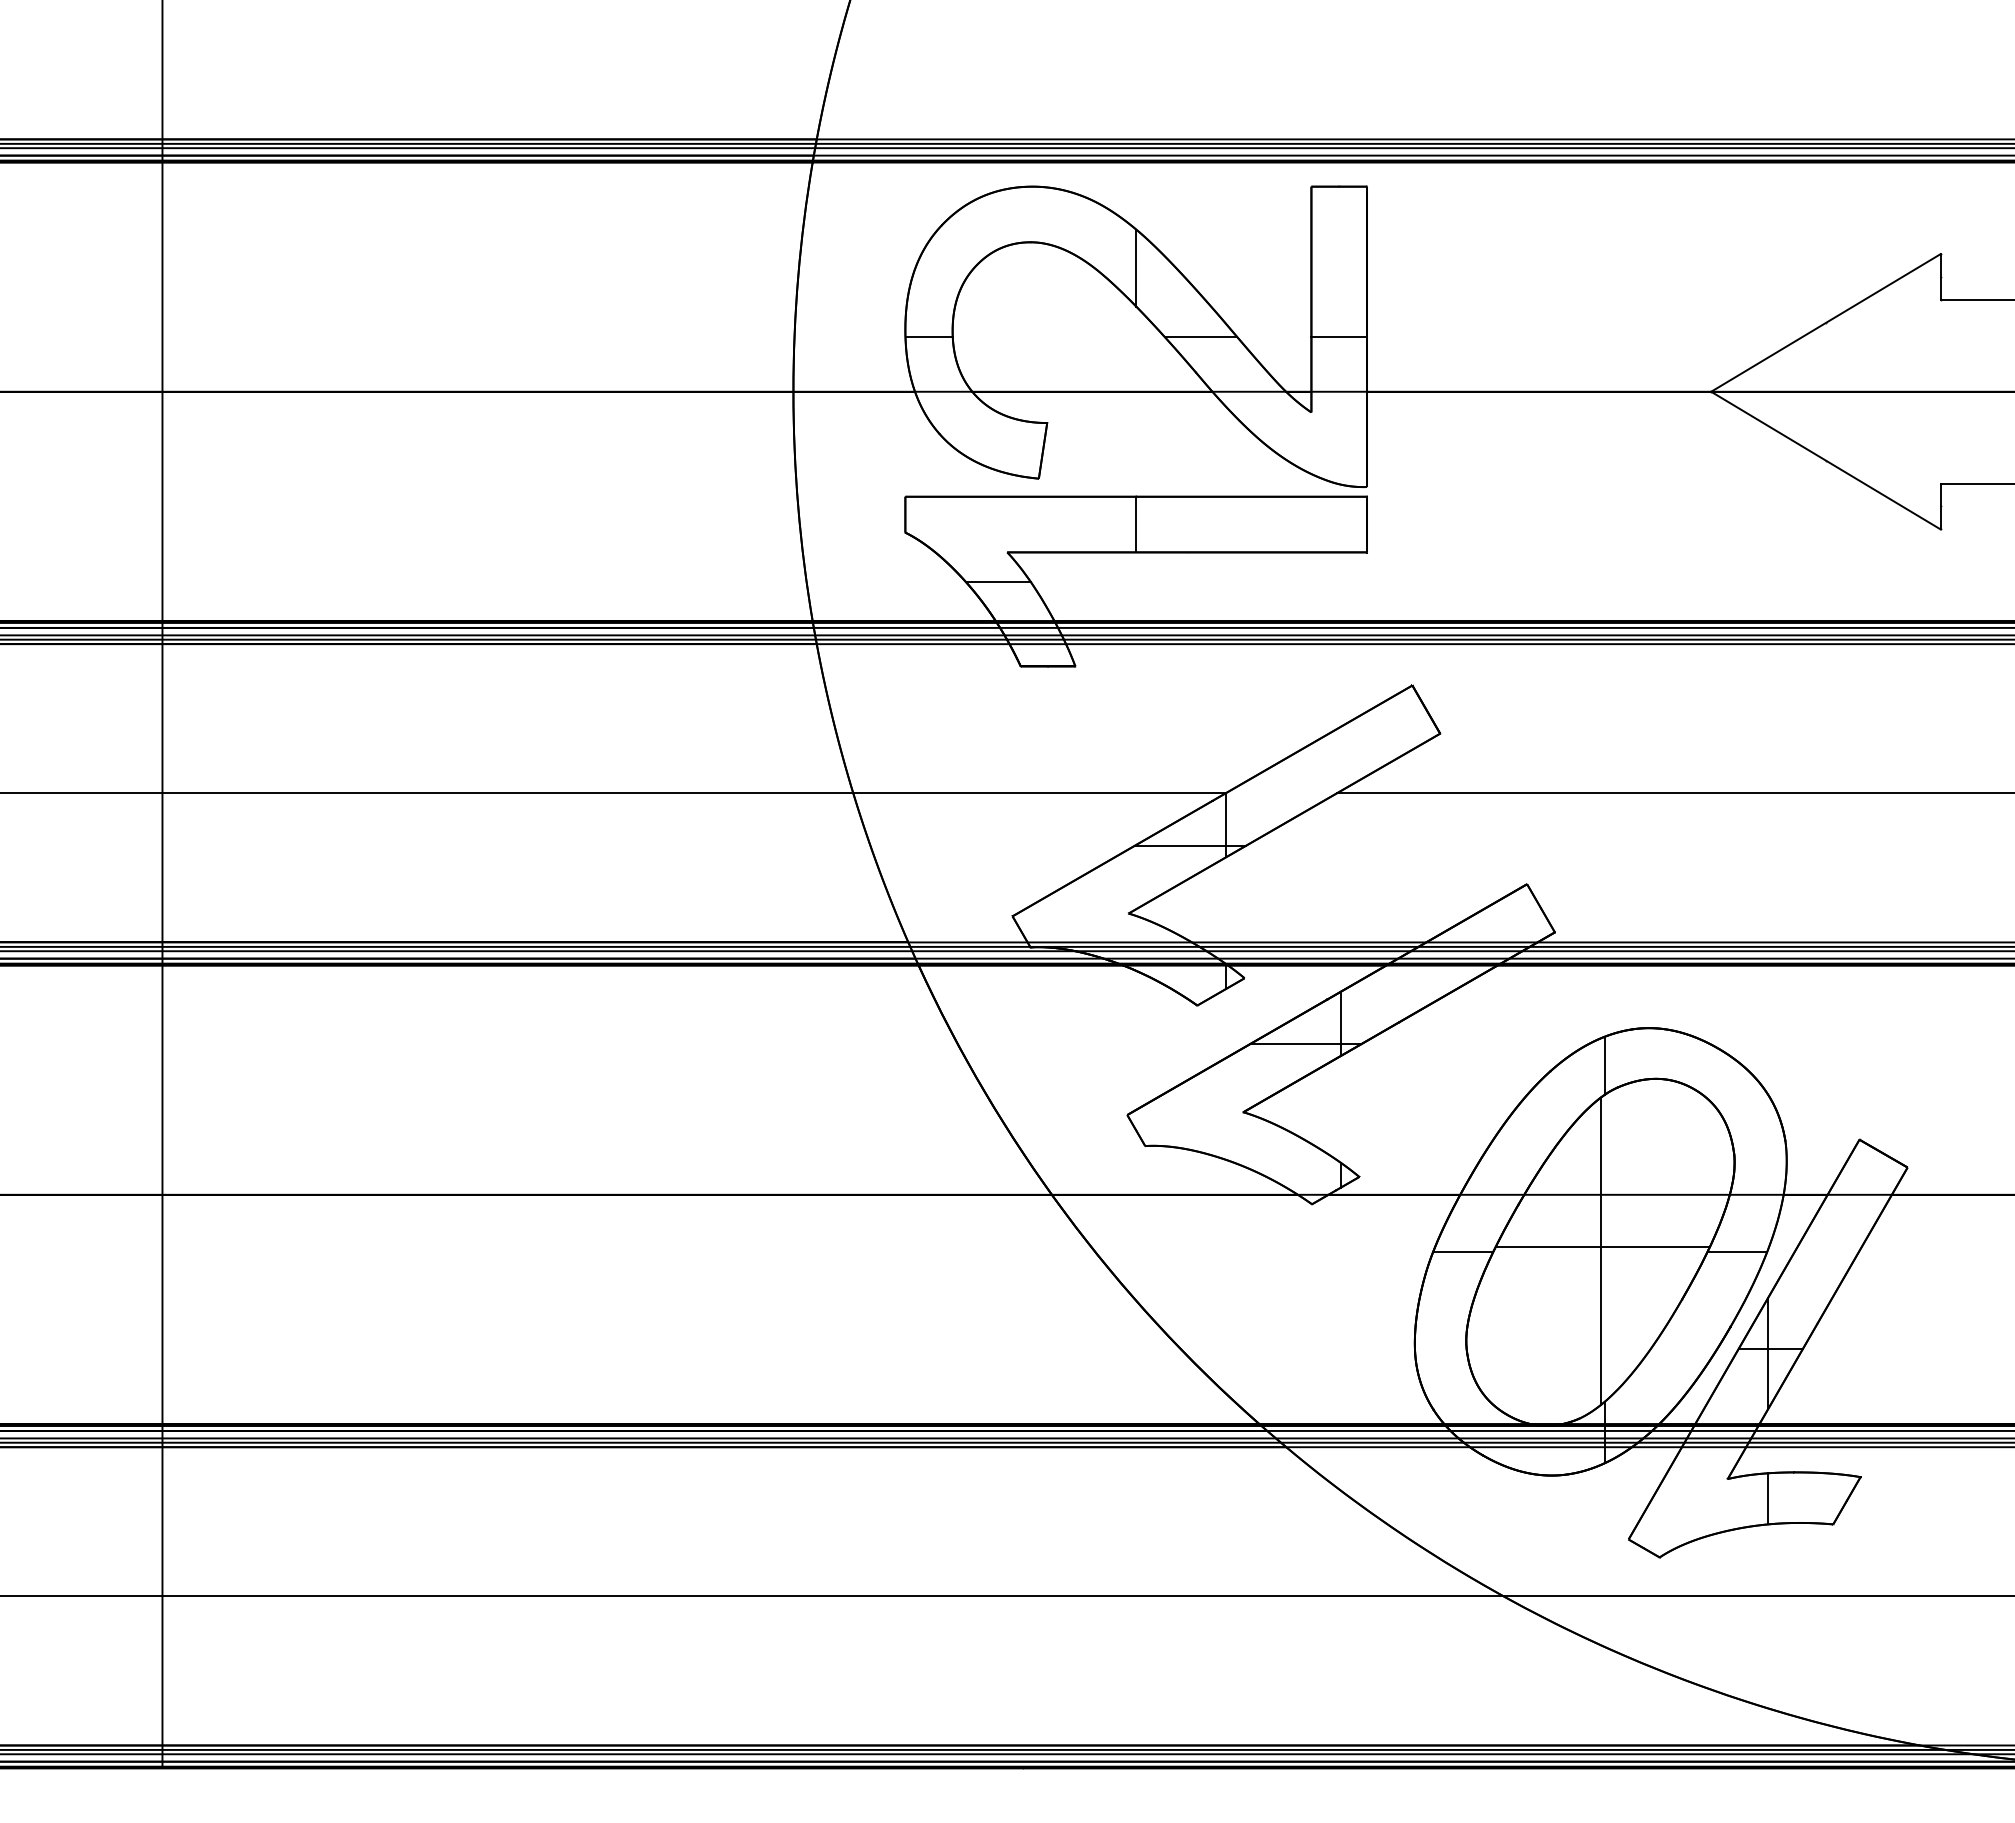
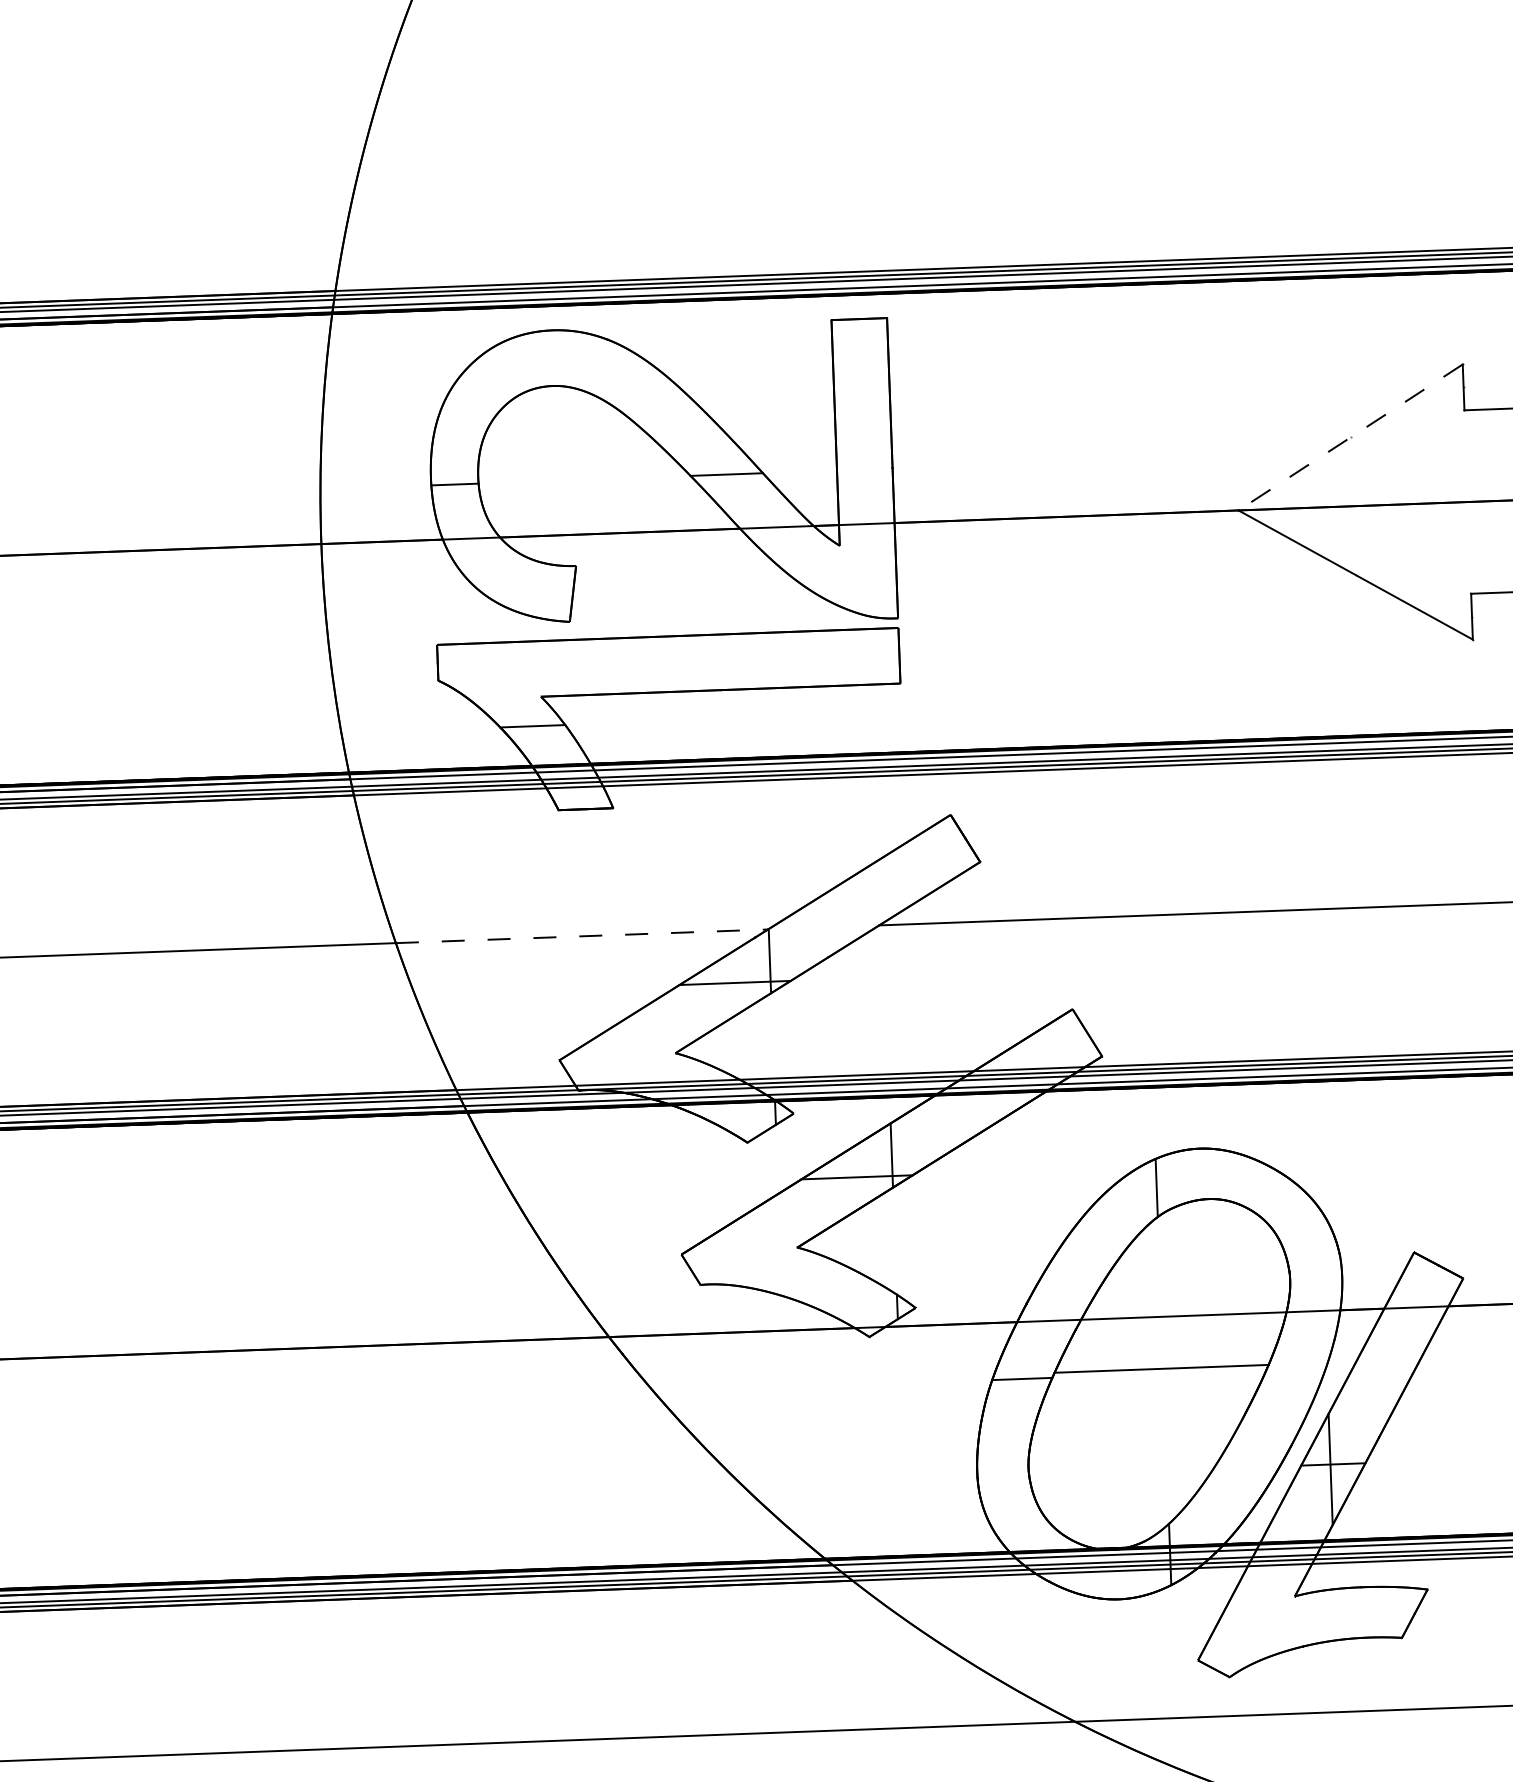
line: (1136, 267) -> (659, 407), removed
line: (1825, 322) -> (1350, 437), solid -> dashed
line: (1339, 337) -> (865, 469), removed
line: (1136, 524) -> (669, 664), removed
line: (1040, 793) -> (582, 936), solid -> dashed
line: (1600, 1251) -> (1159, 1373), removed
line: (1737, 1251) -> (1296, 1368), removed
line: (1768, 1498) -> (1336, 1614), removed

